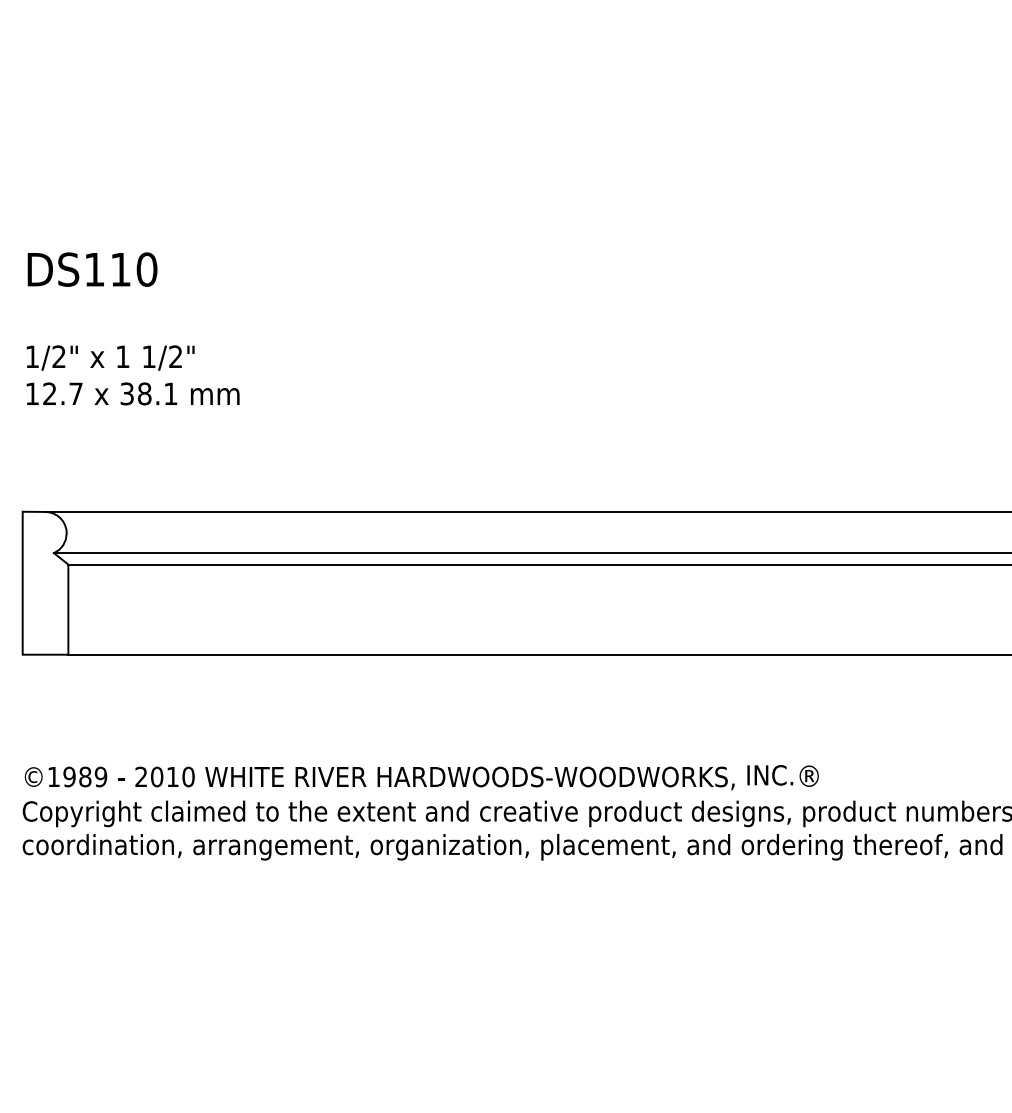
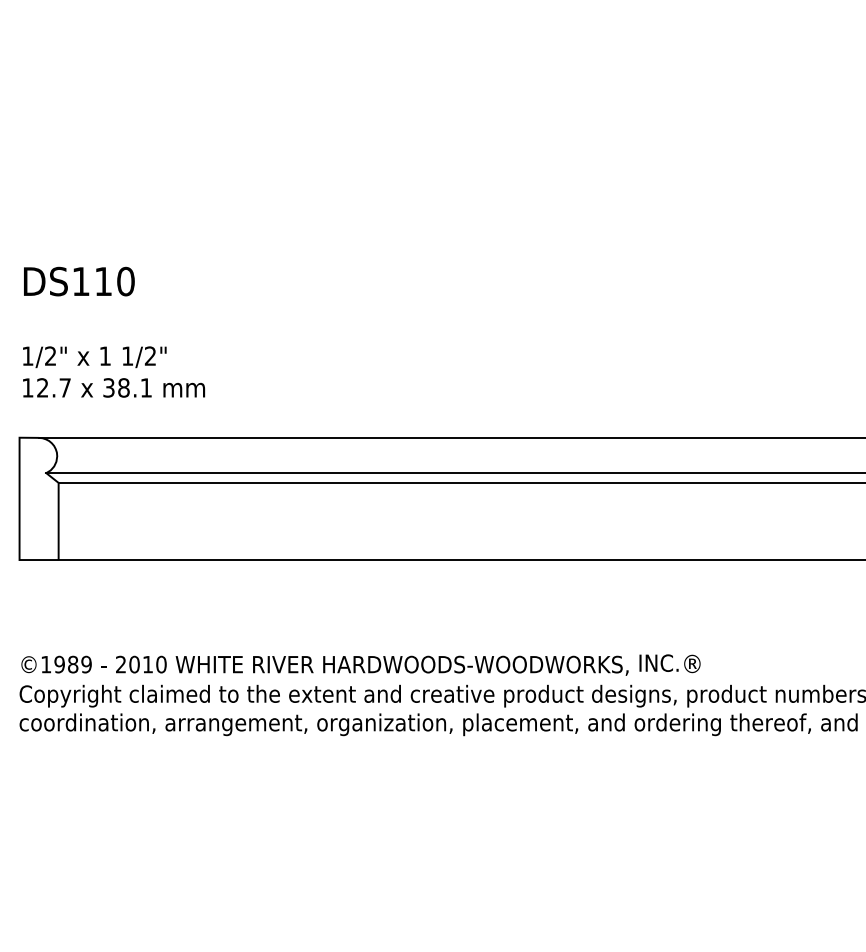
text: (133, 327) -> (114, 331), moved

